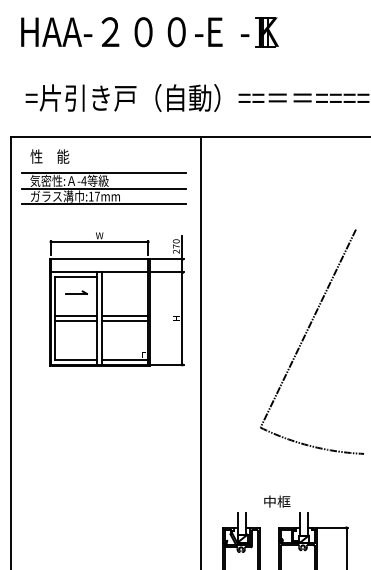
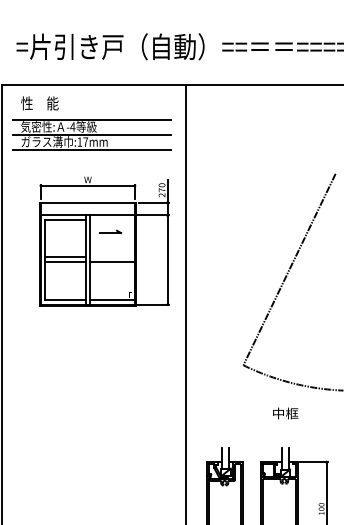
part: (76, 292) -> (111, 231), moved
line: (125, 315) -> (112, 256), removed
text: (277, 501) -> (285, 413), moved

